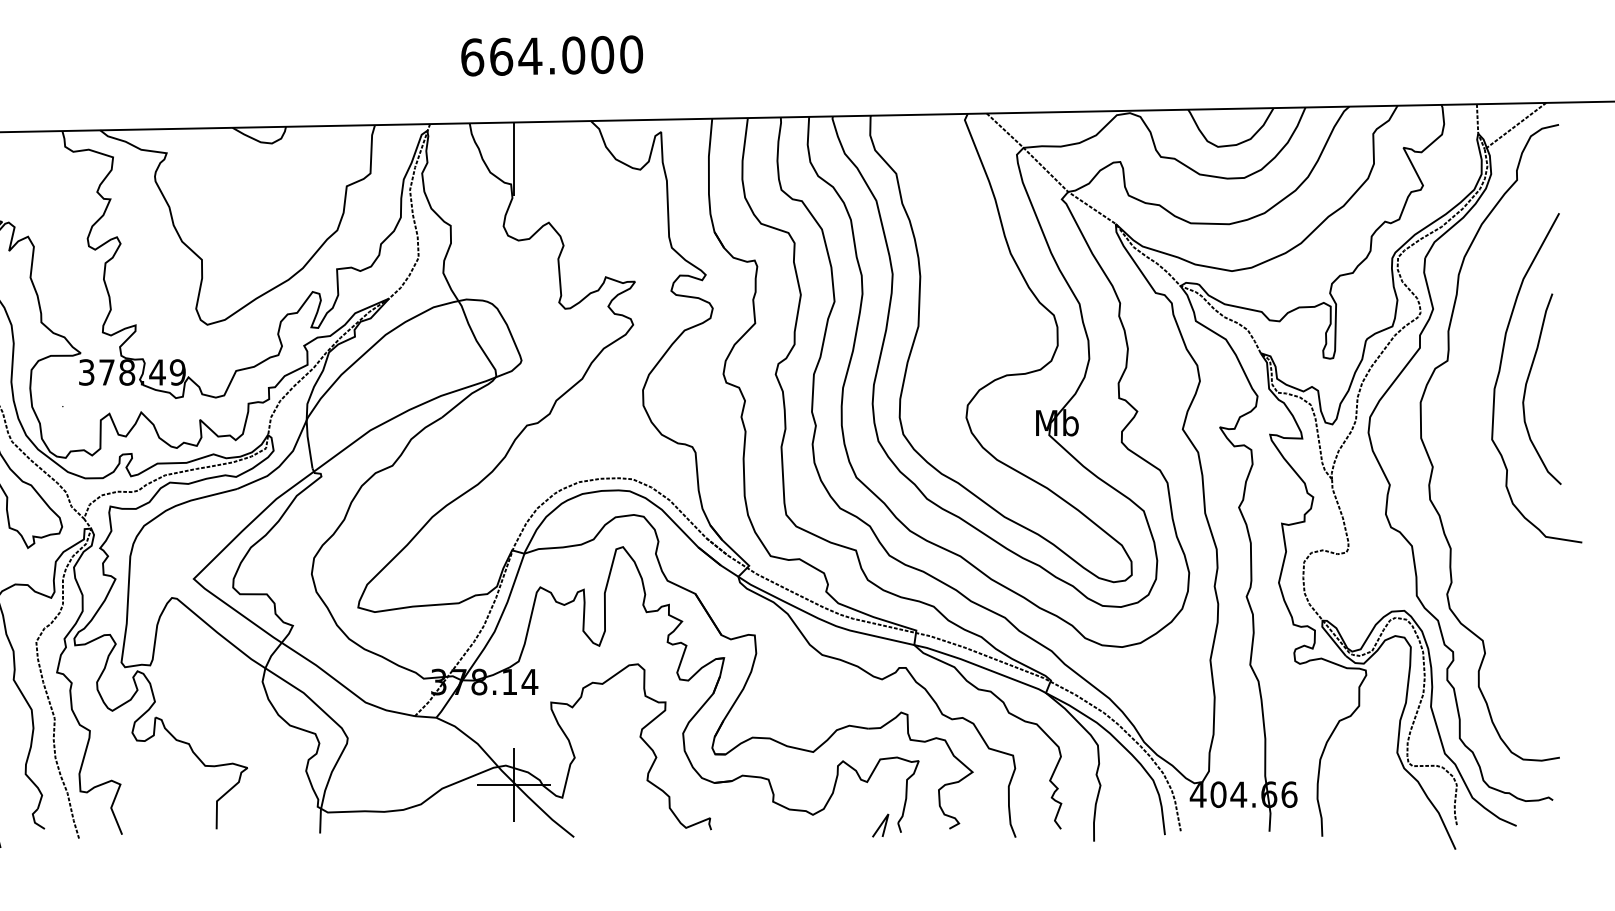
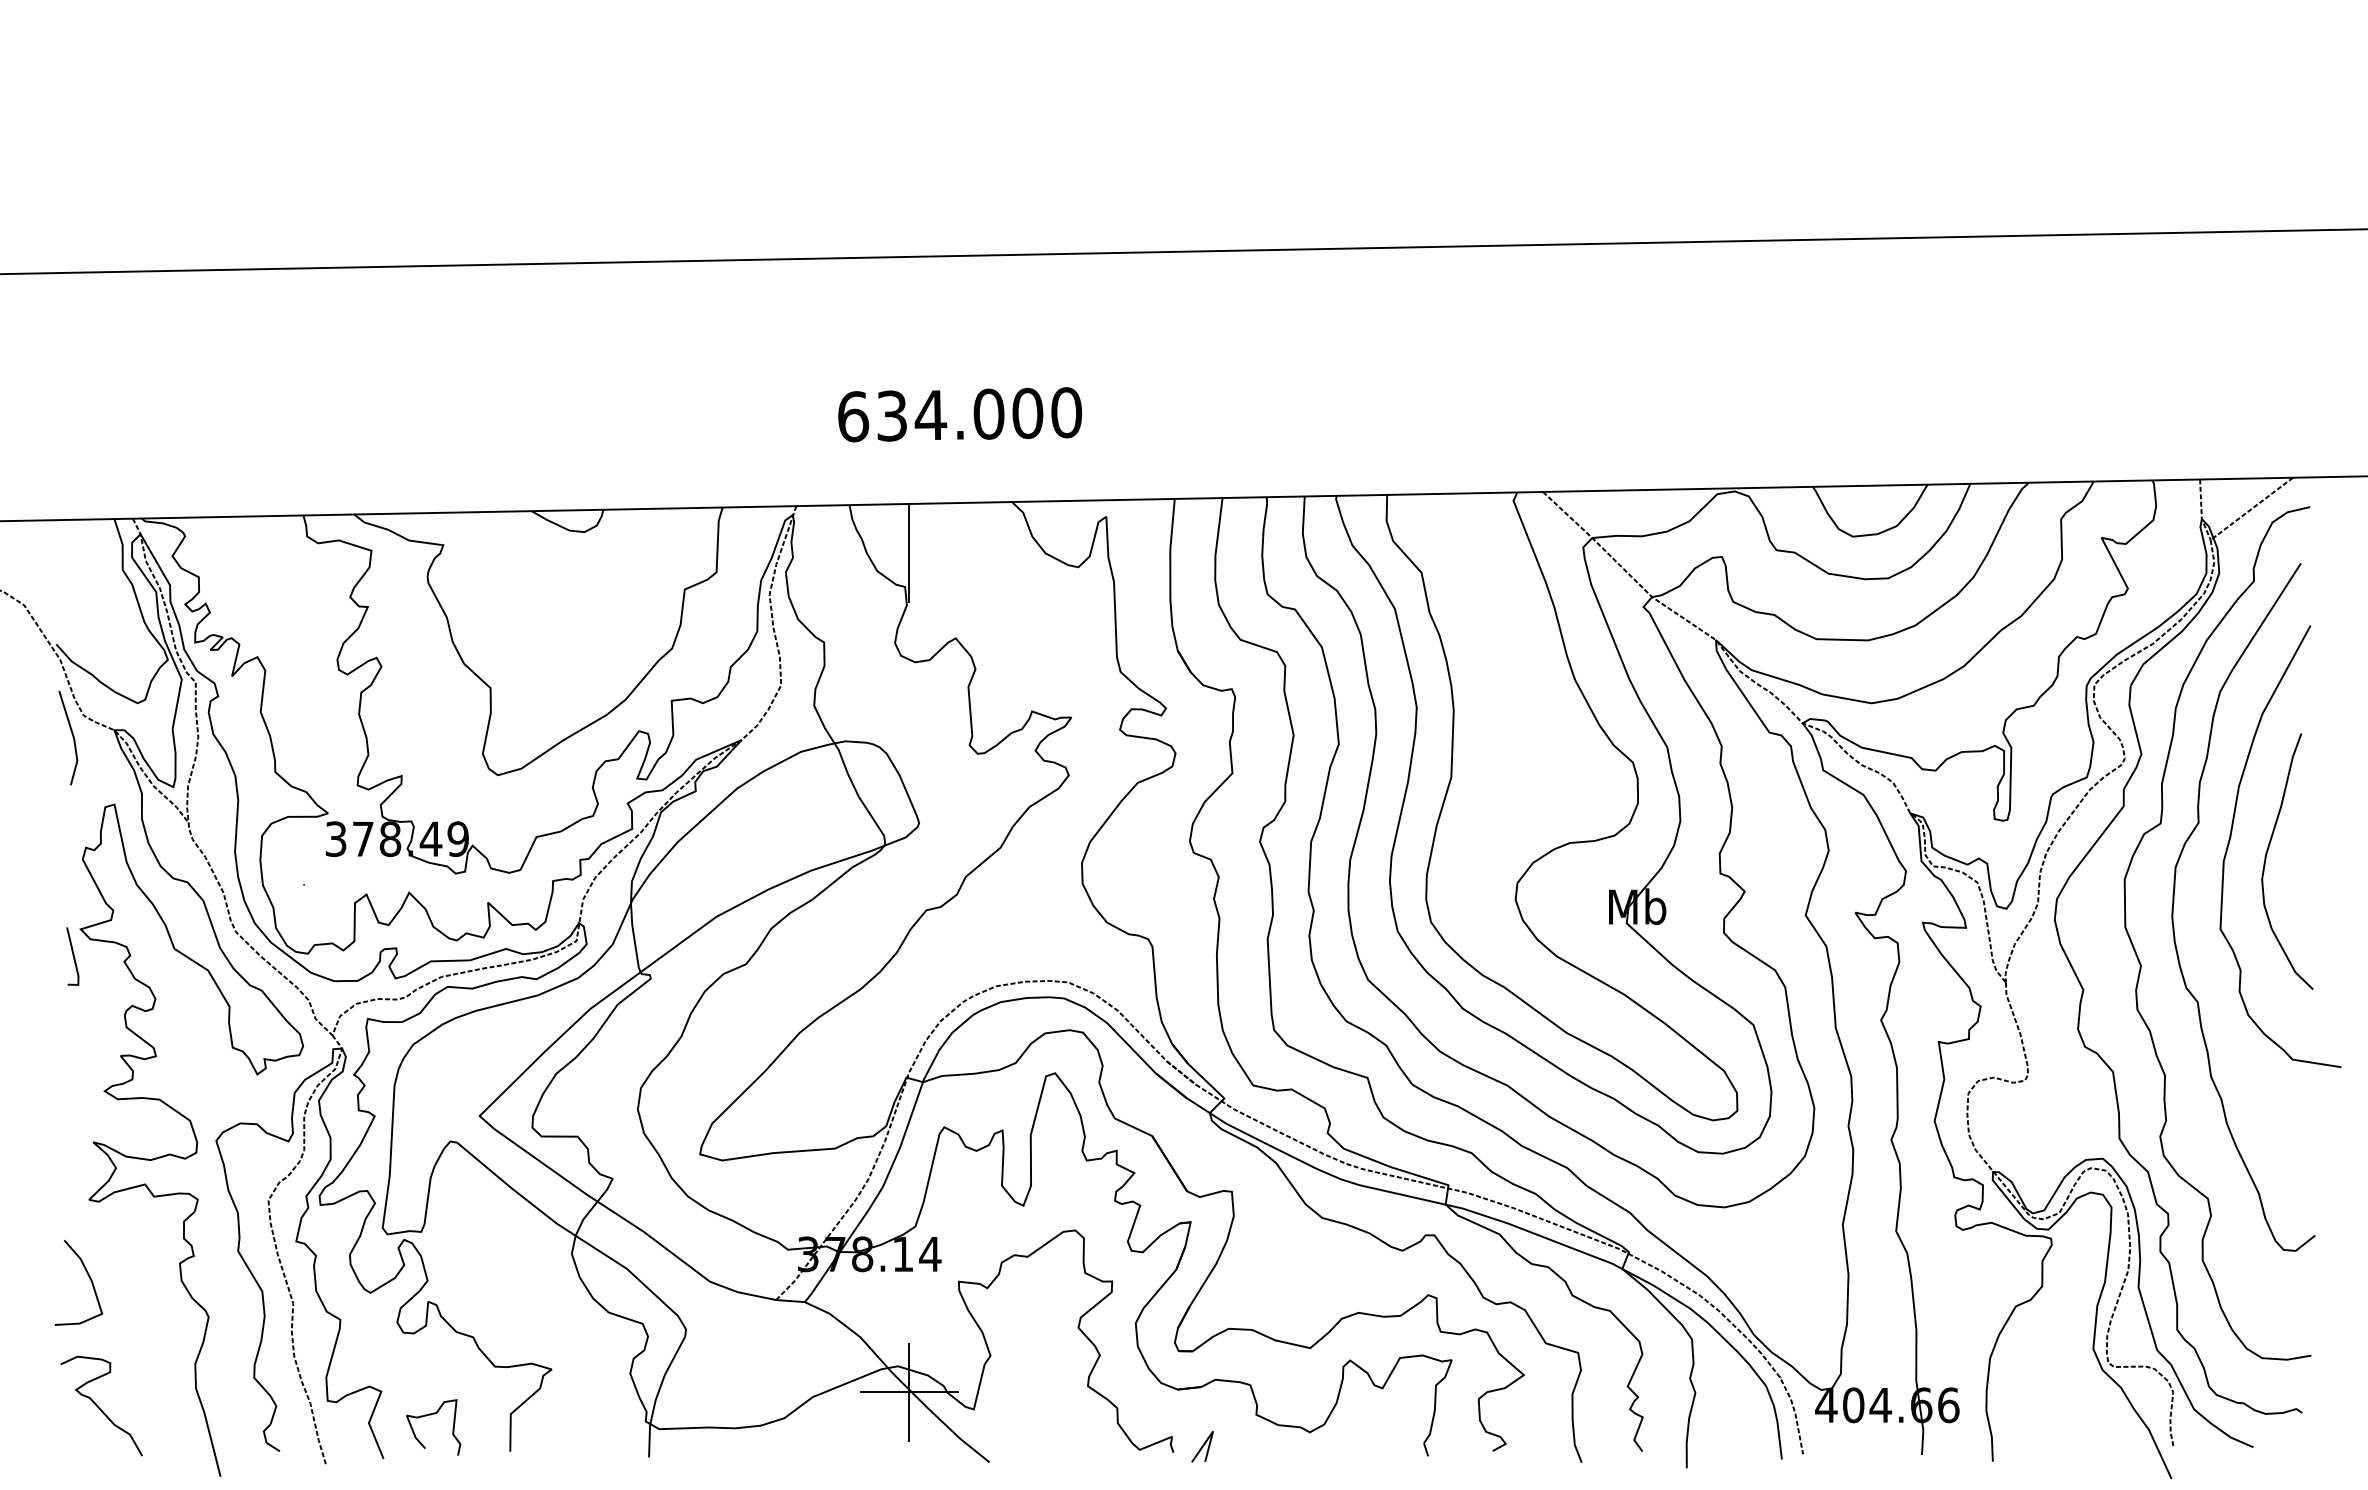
text: (501, 56) -> (892, 415), 664.000 -> 634.000
curve: (1457, 420) -> (2174, 903), added
curve: (157, 802) -> (430, 1415), added
line: (880, 825) -> (1202, 1446), moved

